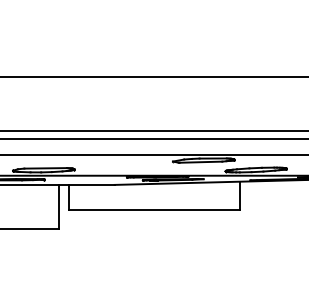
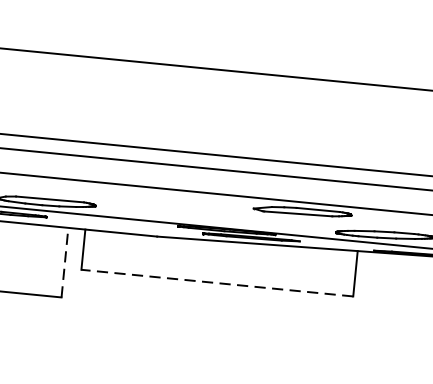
line: (58, 206) -> (64, 262), solid -> dashed
line: (154, 210) -> (216, 283), solid -> dashed

